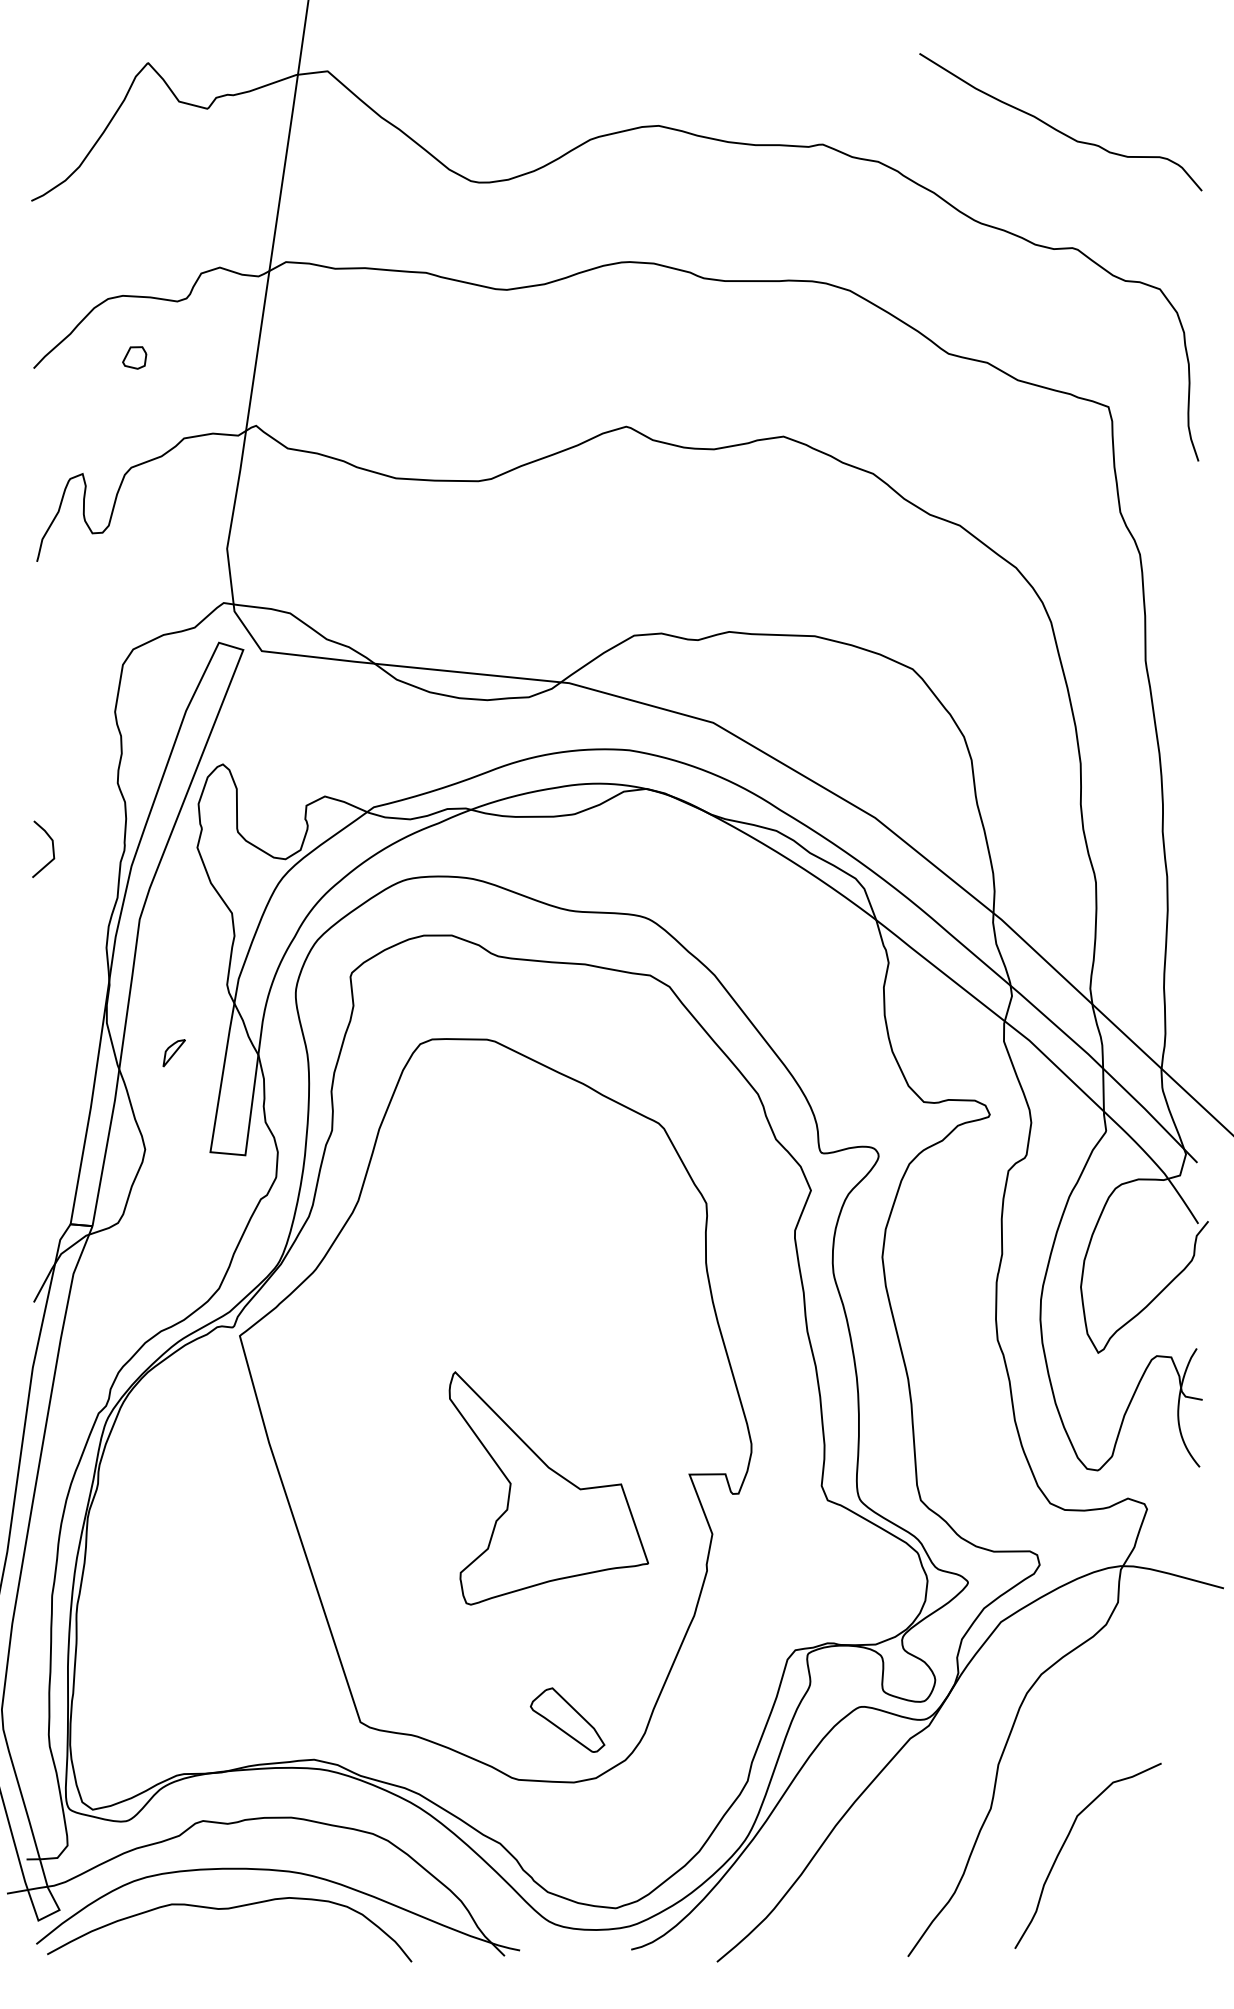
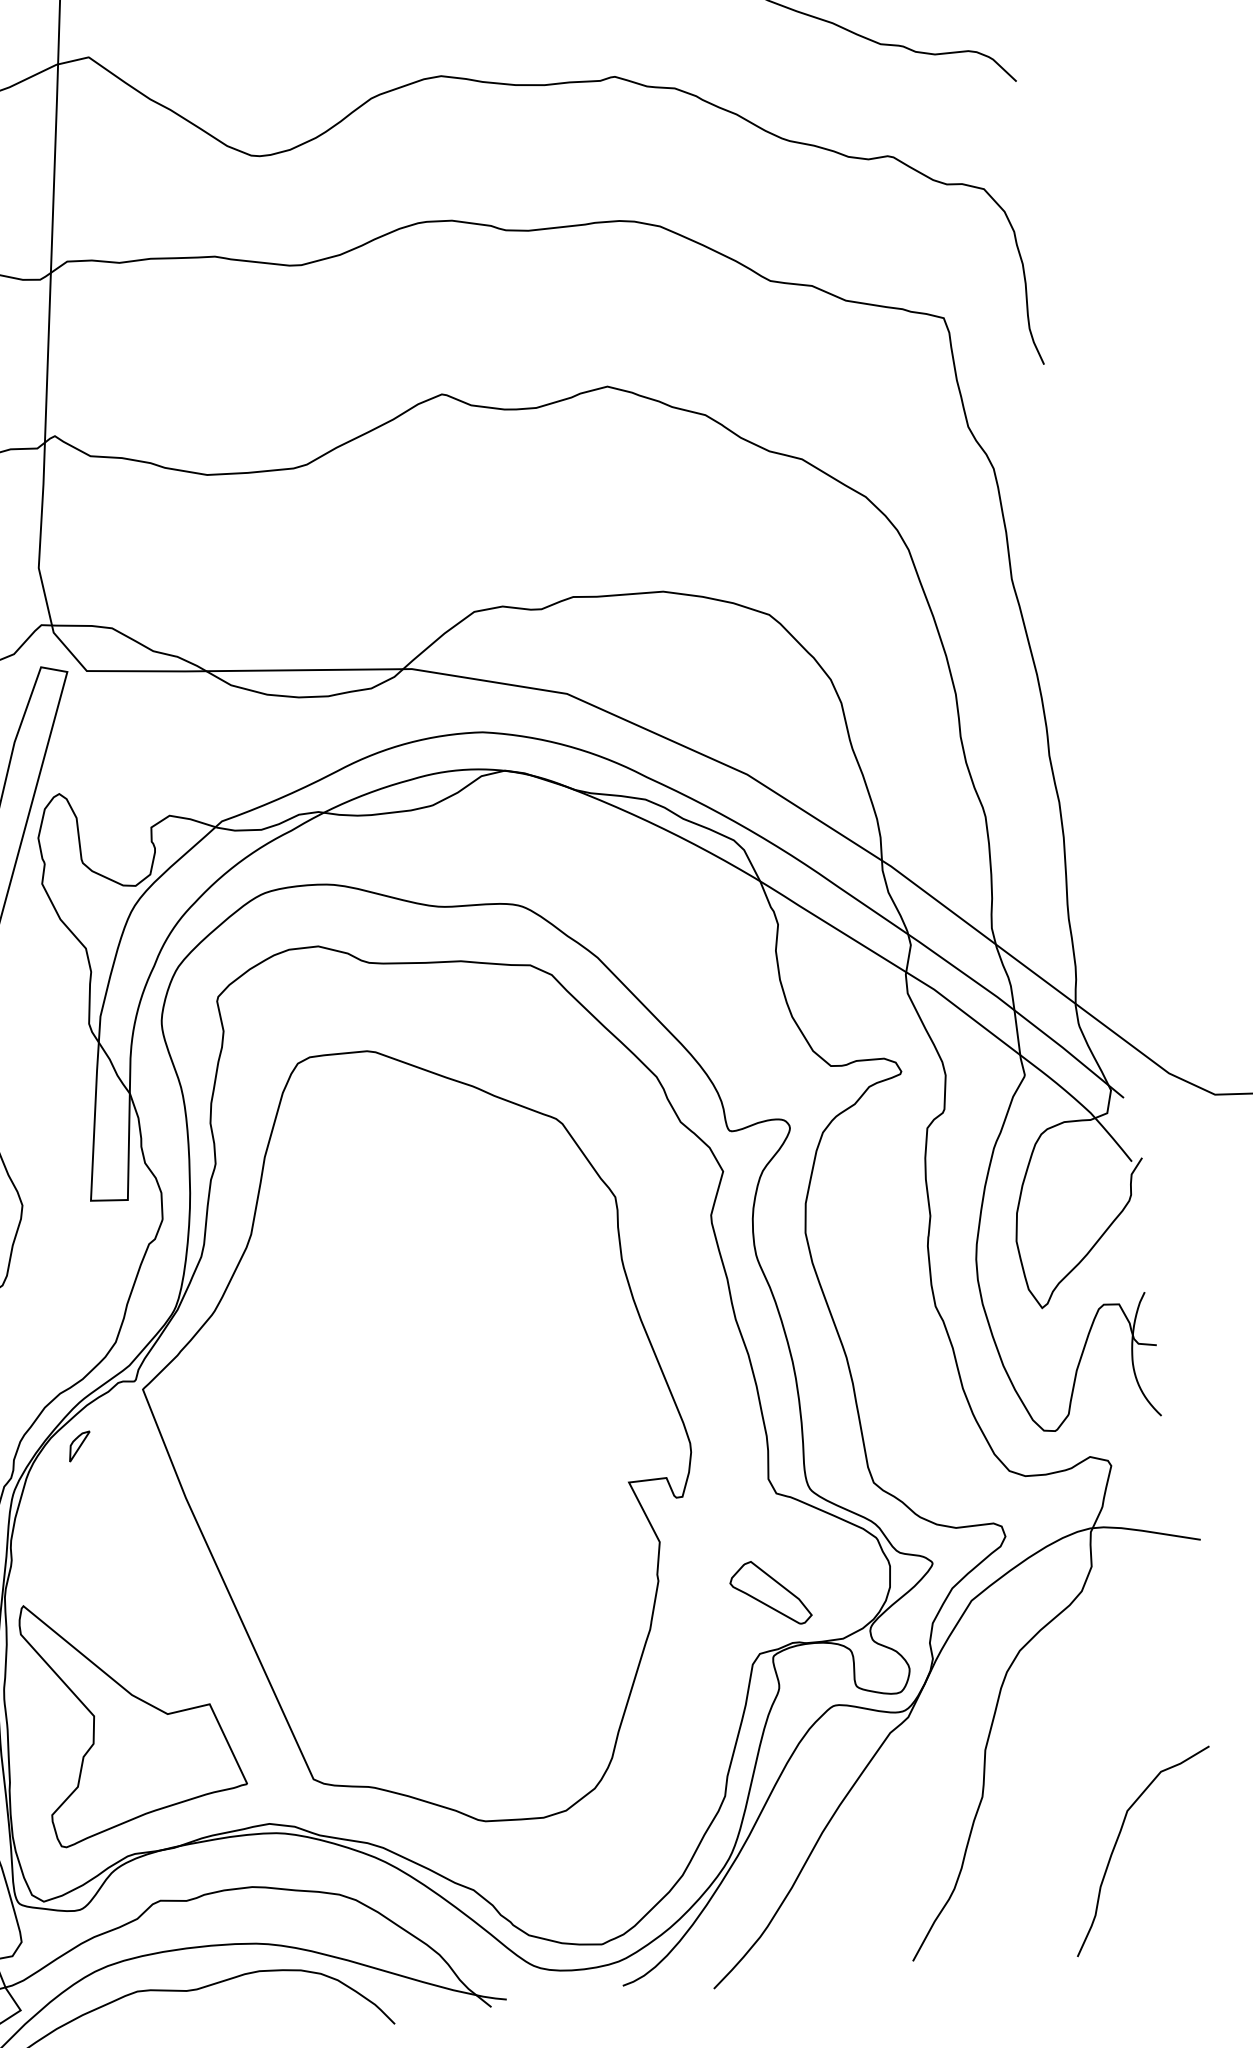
part: (173, 1053) -> (79, 1446), moved
part: (548, 1488) -> (134, 1716), moved
part: (567, 1719) -> (770, 1592), moved
curve: (1065, 1843) -> (1118, 1841), moved

